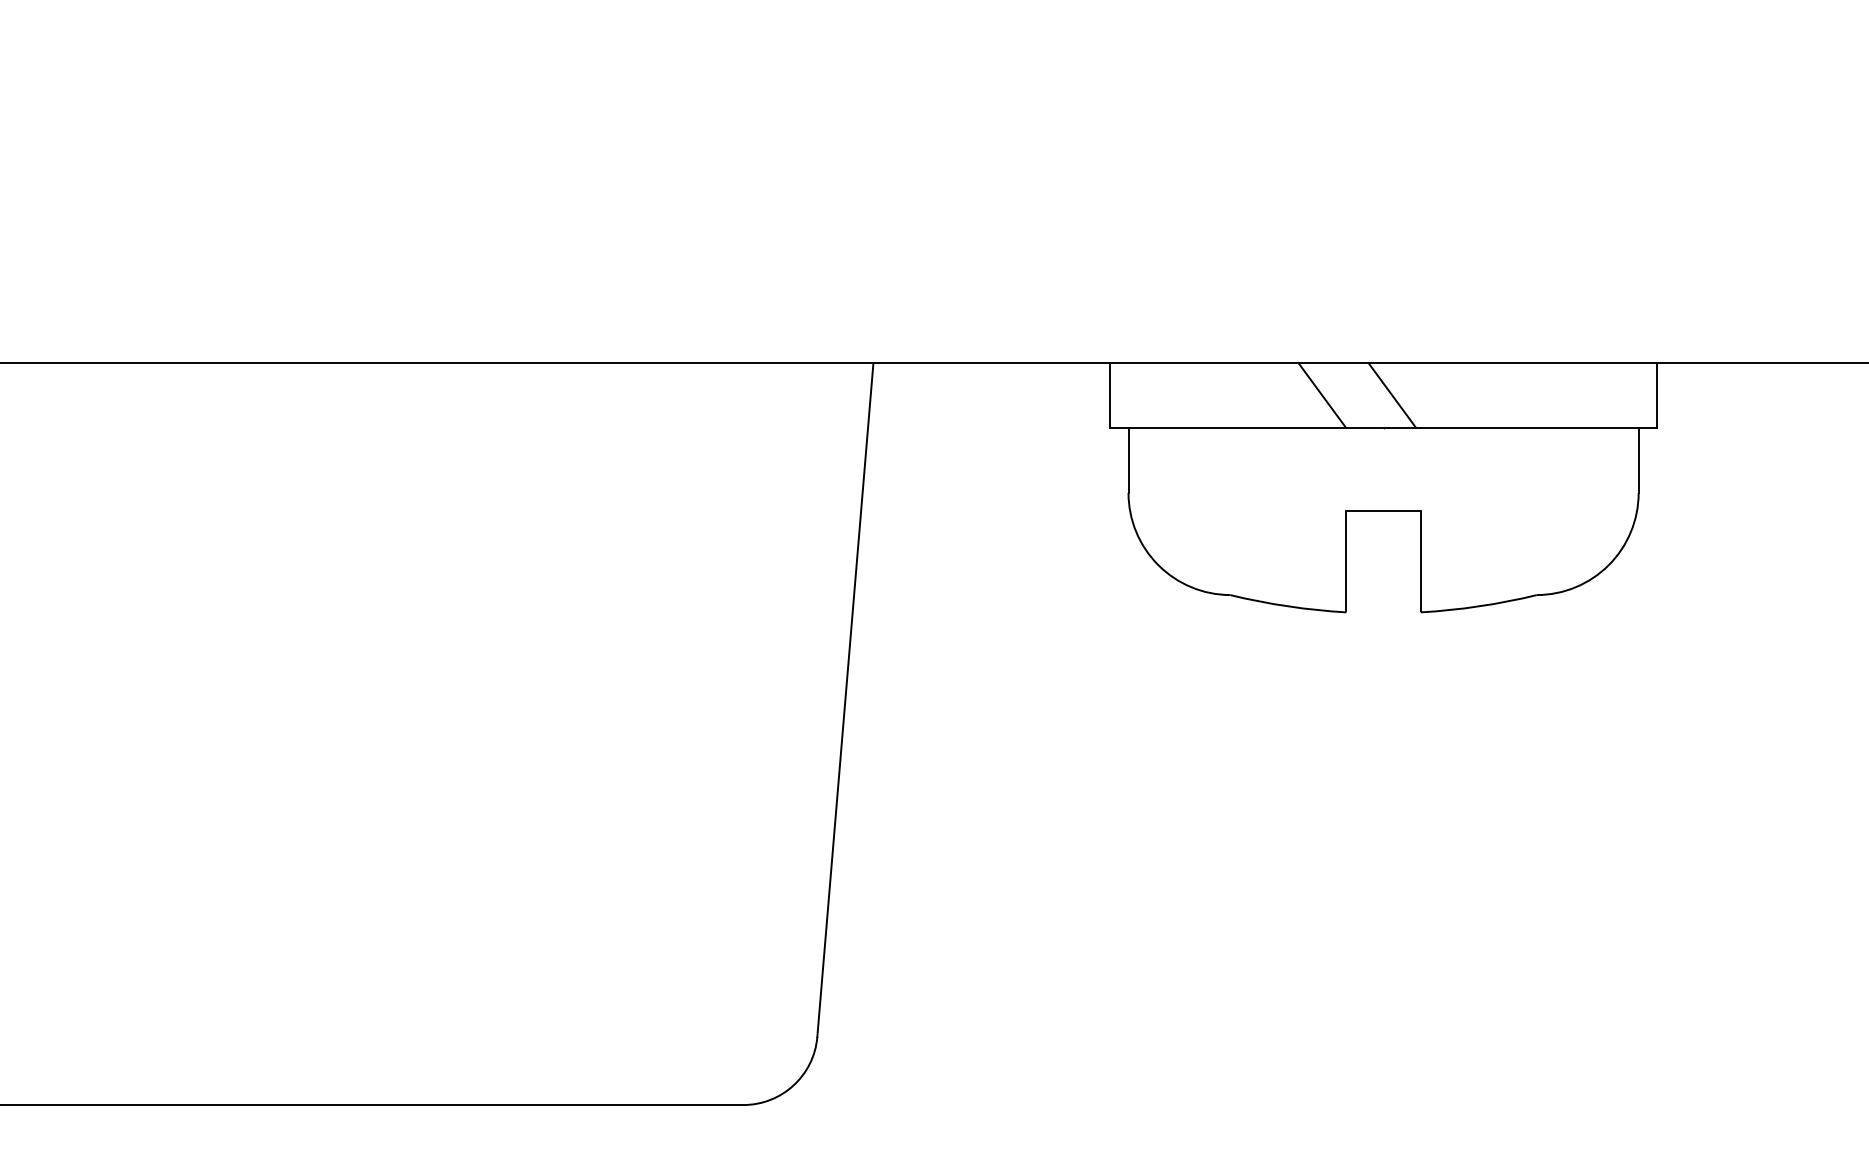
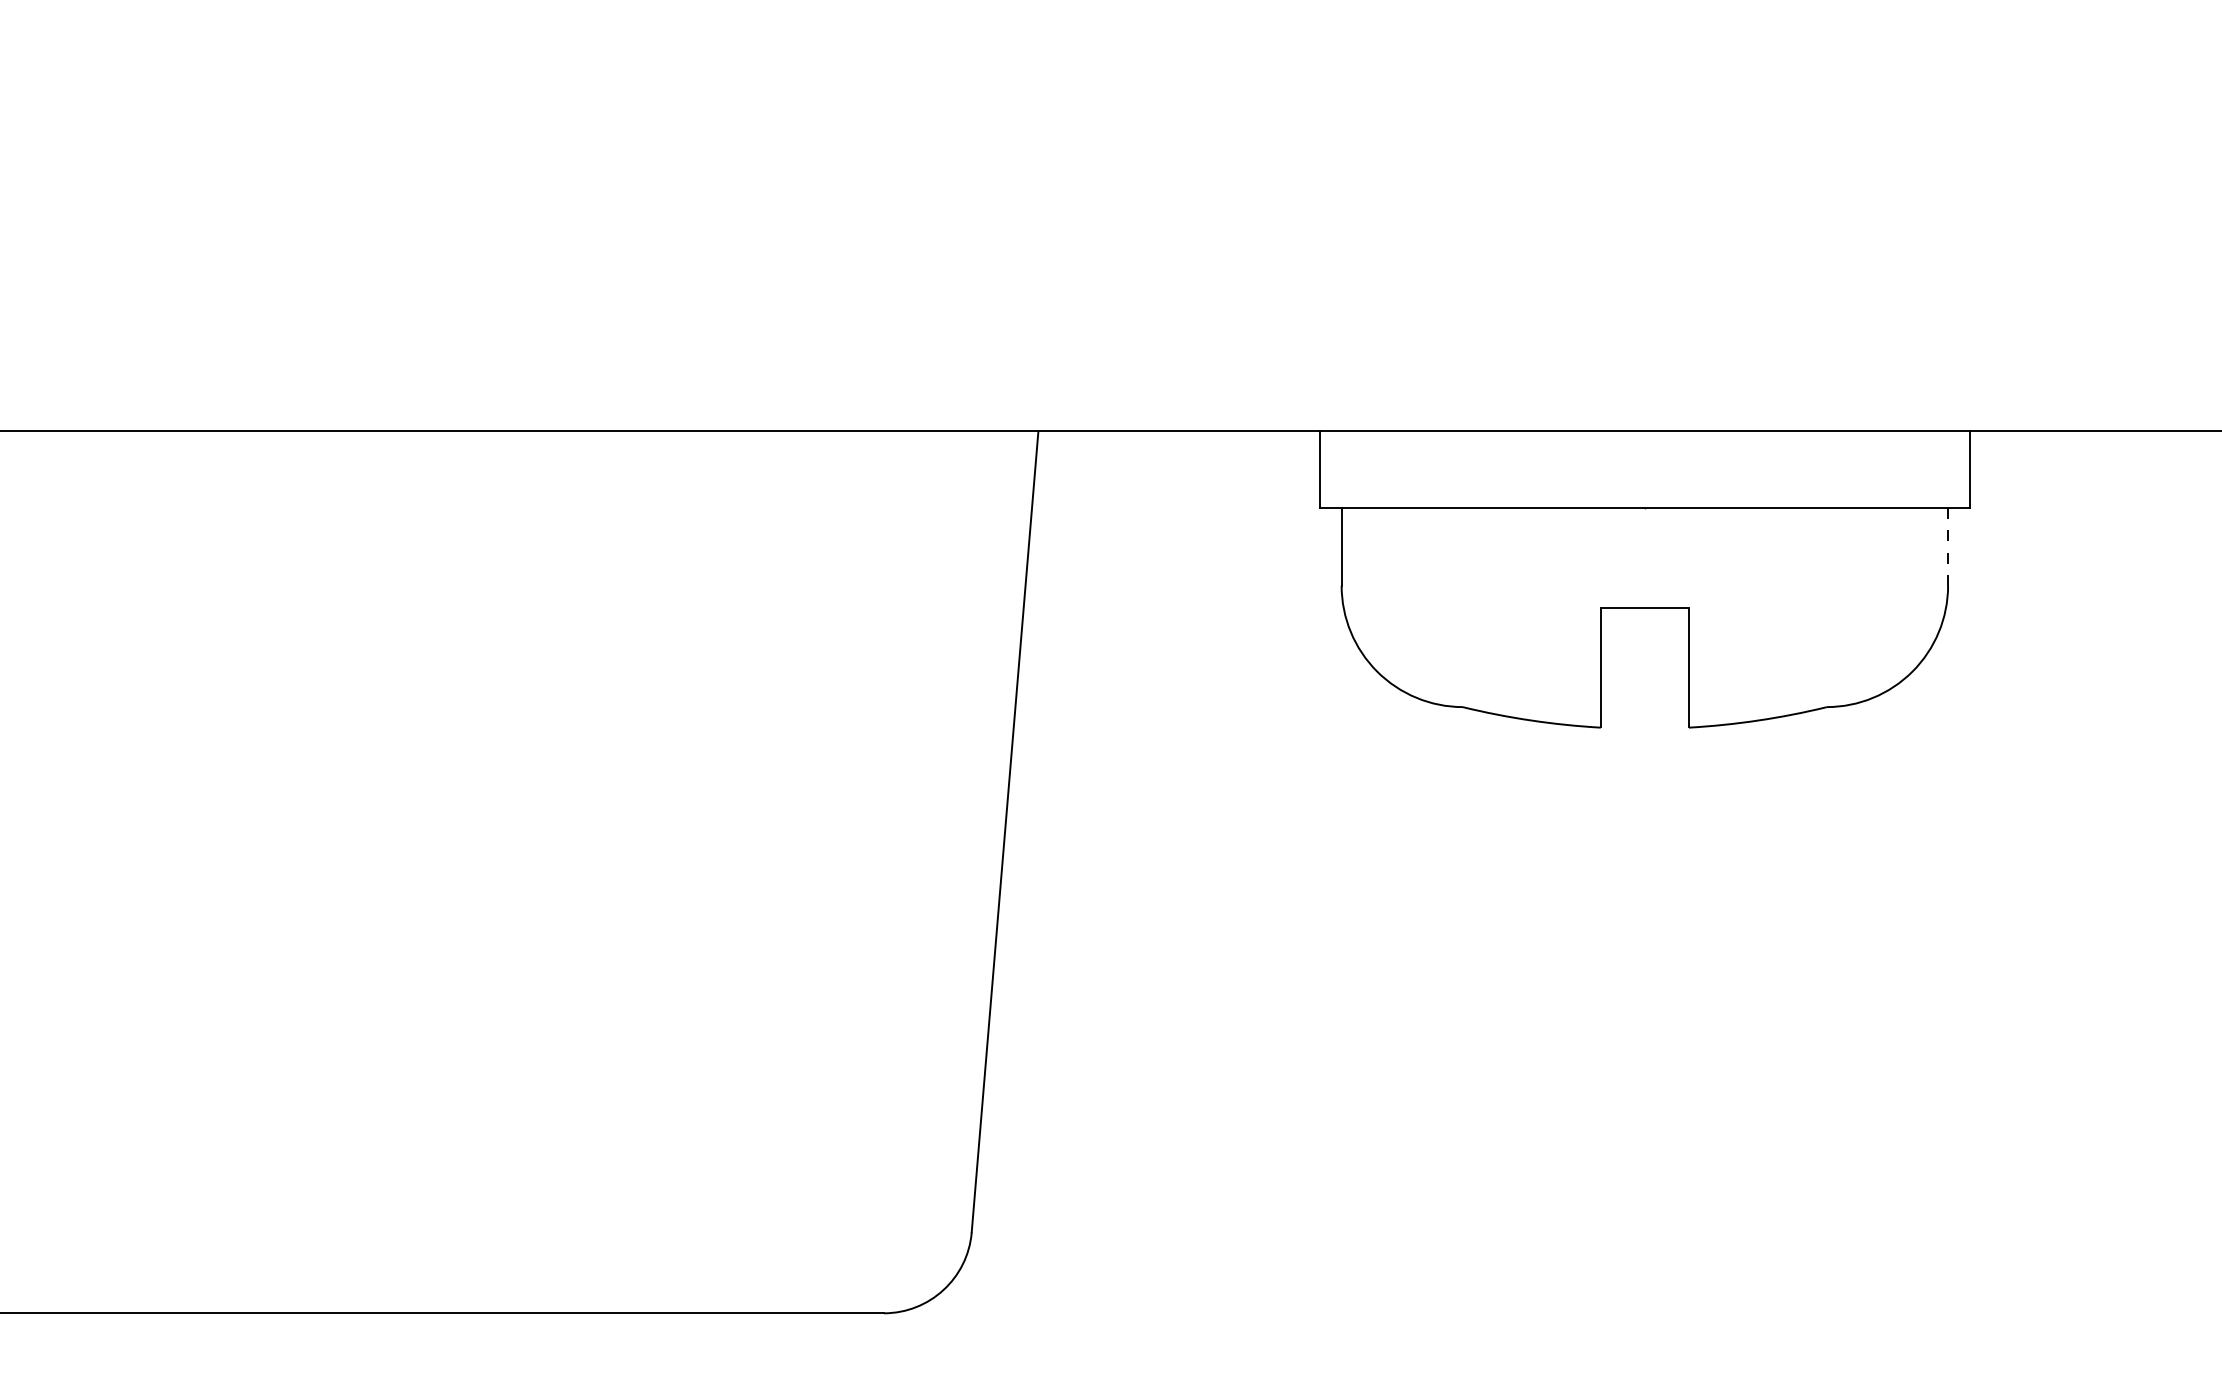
line: (1321, 395) -> (1571, 469), removed
line: (1391, 395) -> (1654, 469), removed
line: (1639, 460) -> (1948, 547), solid -> dashed

